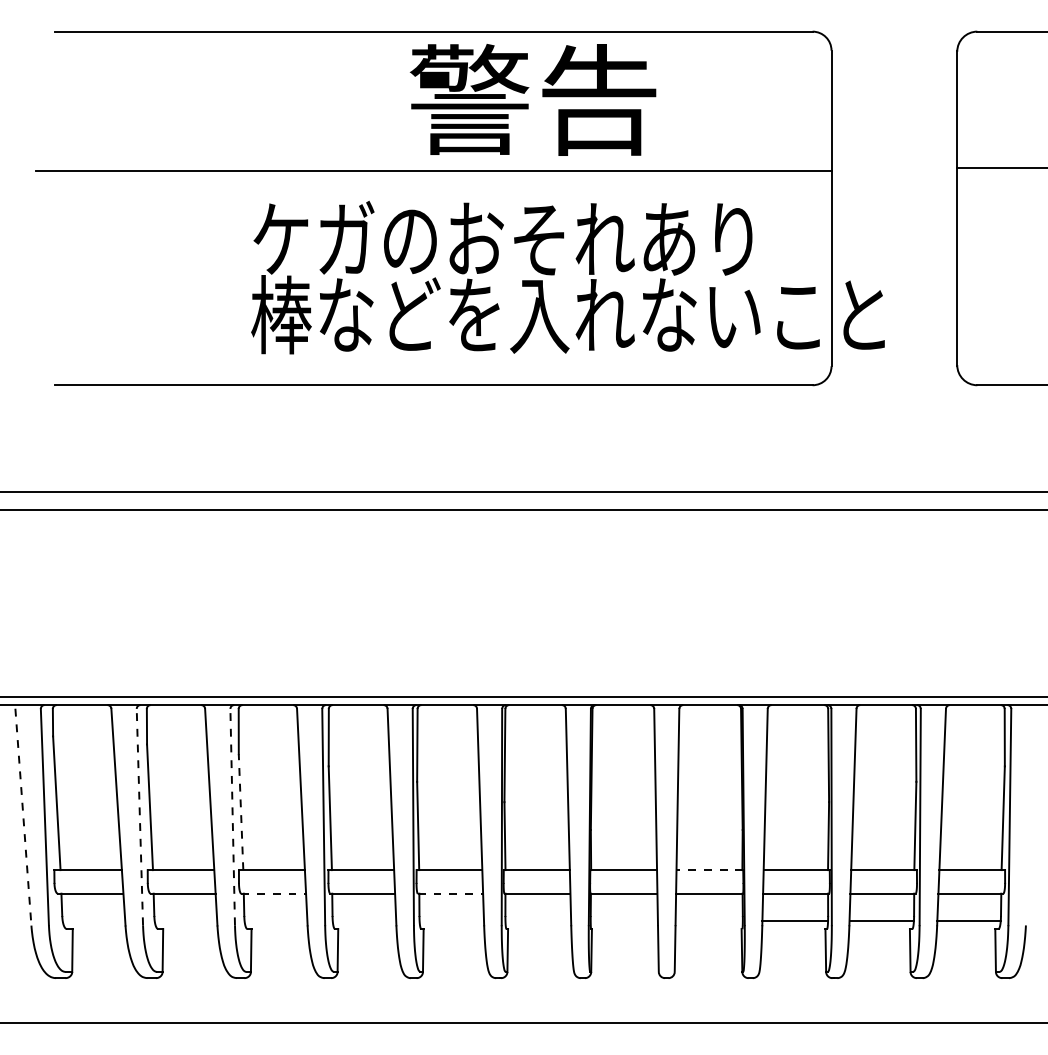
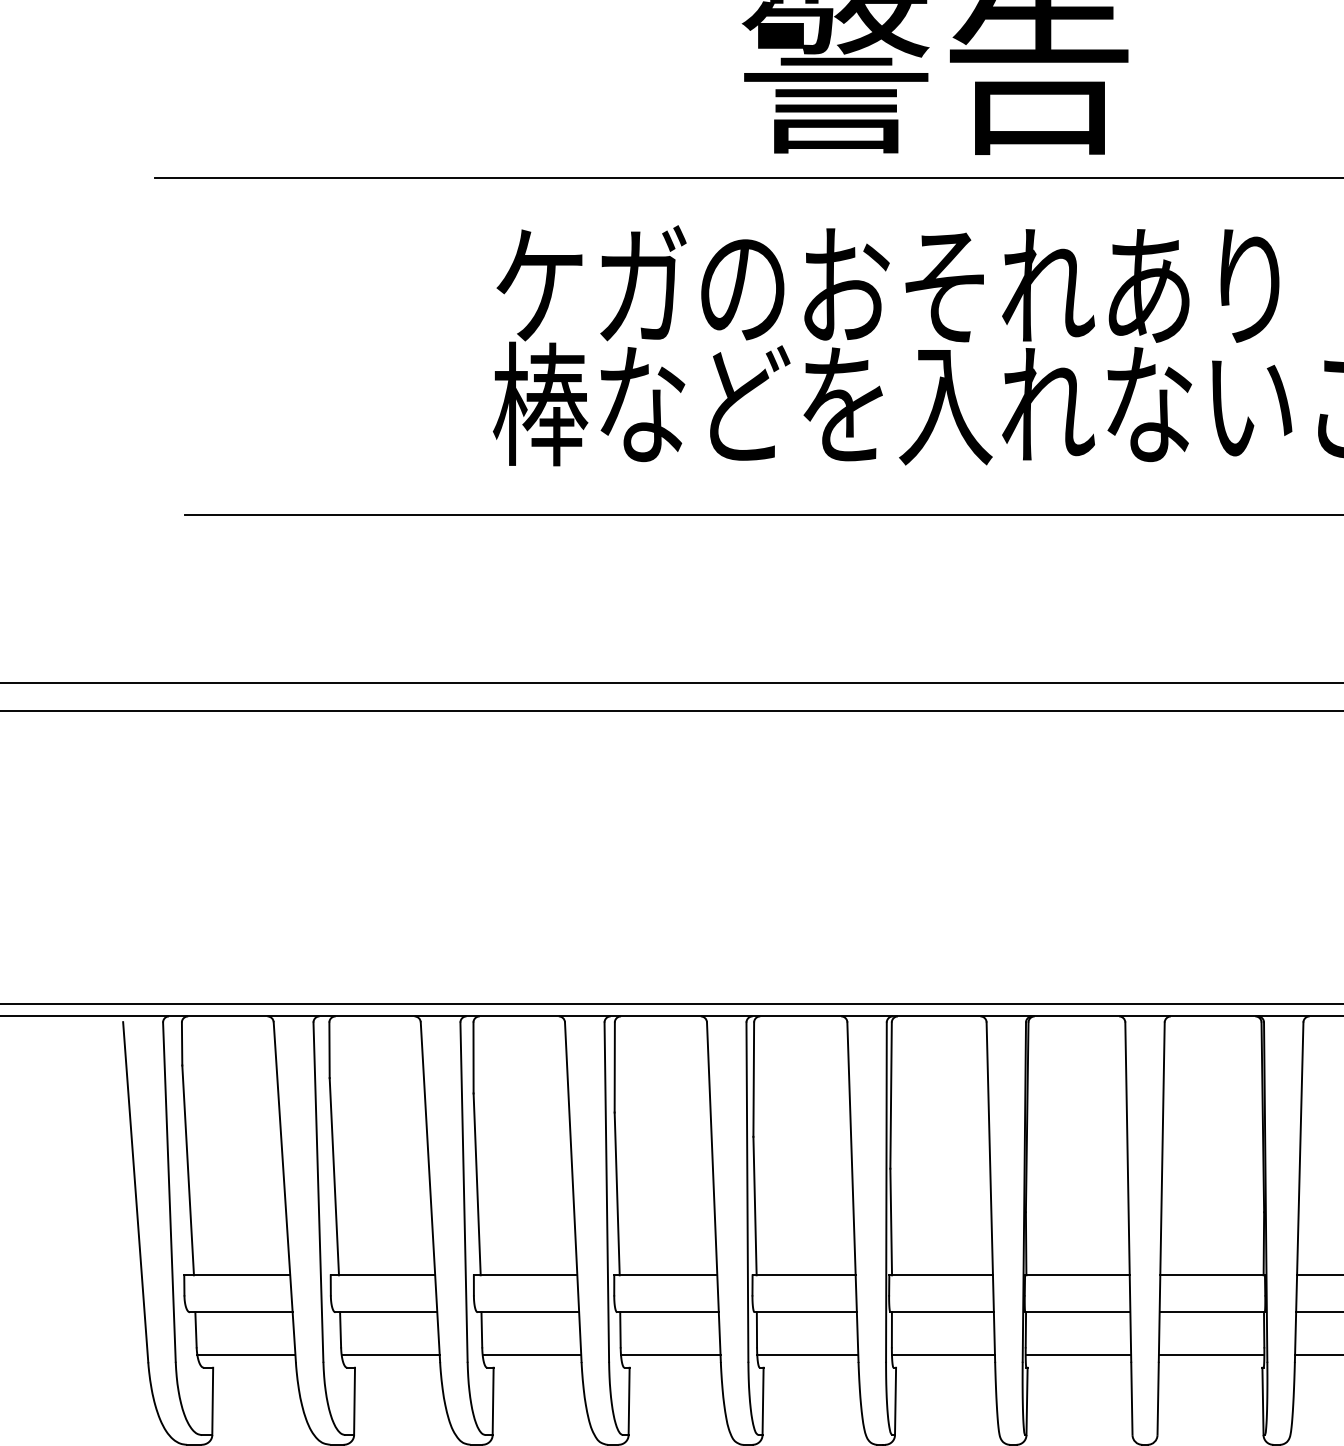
line: (241, 811) -> (477, 1183), dashed -> solid
line: (139, 816) -> (317, 1191), dashed -> solid
line: (232, 816) -> (463, 1191), dashed -> solid
line: (23, 817) -> (135, 1192), dashed -> solid
line: (709, 870) -> (1212, 1275), dashed -> solid
line: (274, 893) -> (529, 1312), dashed -> solid
line: (450, 893) -> (805, 1312), dashed -> solid
line: (93, 921) -> (245, 1355), added
line: (185, 921) -> (389, 1355), added
line: (275, 921) -> (531, 1355), added
line: (364, 921) -> (670, 1355), added
line: (451, 921) -> (807, 1355), added
line: (538, 921) -> (943, 1355), added
line: (623, 921) -> (1077, 1355), added
line: (708, 921) -> (1210, 1355), added

